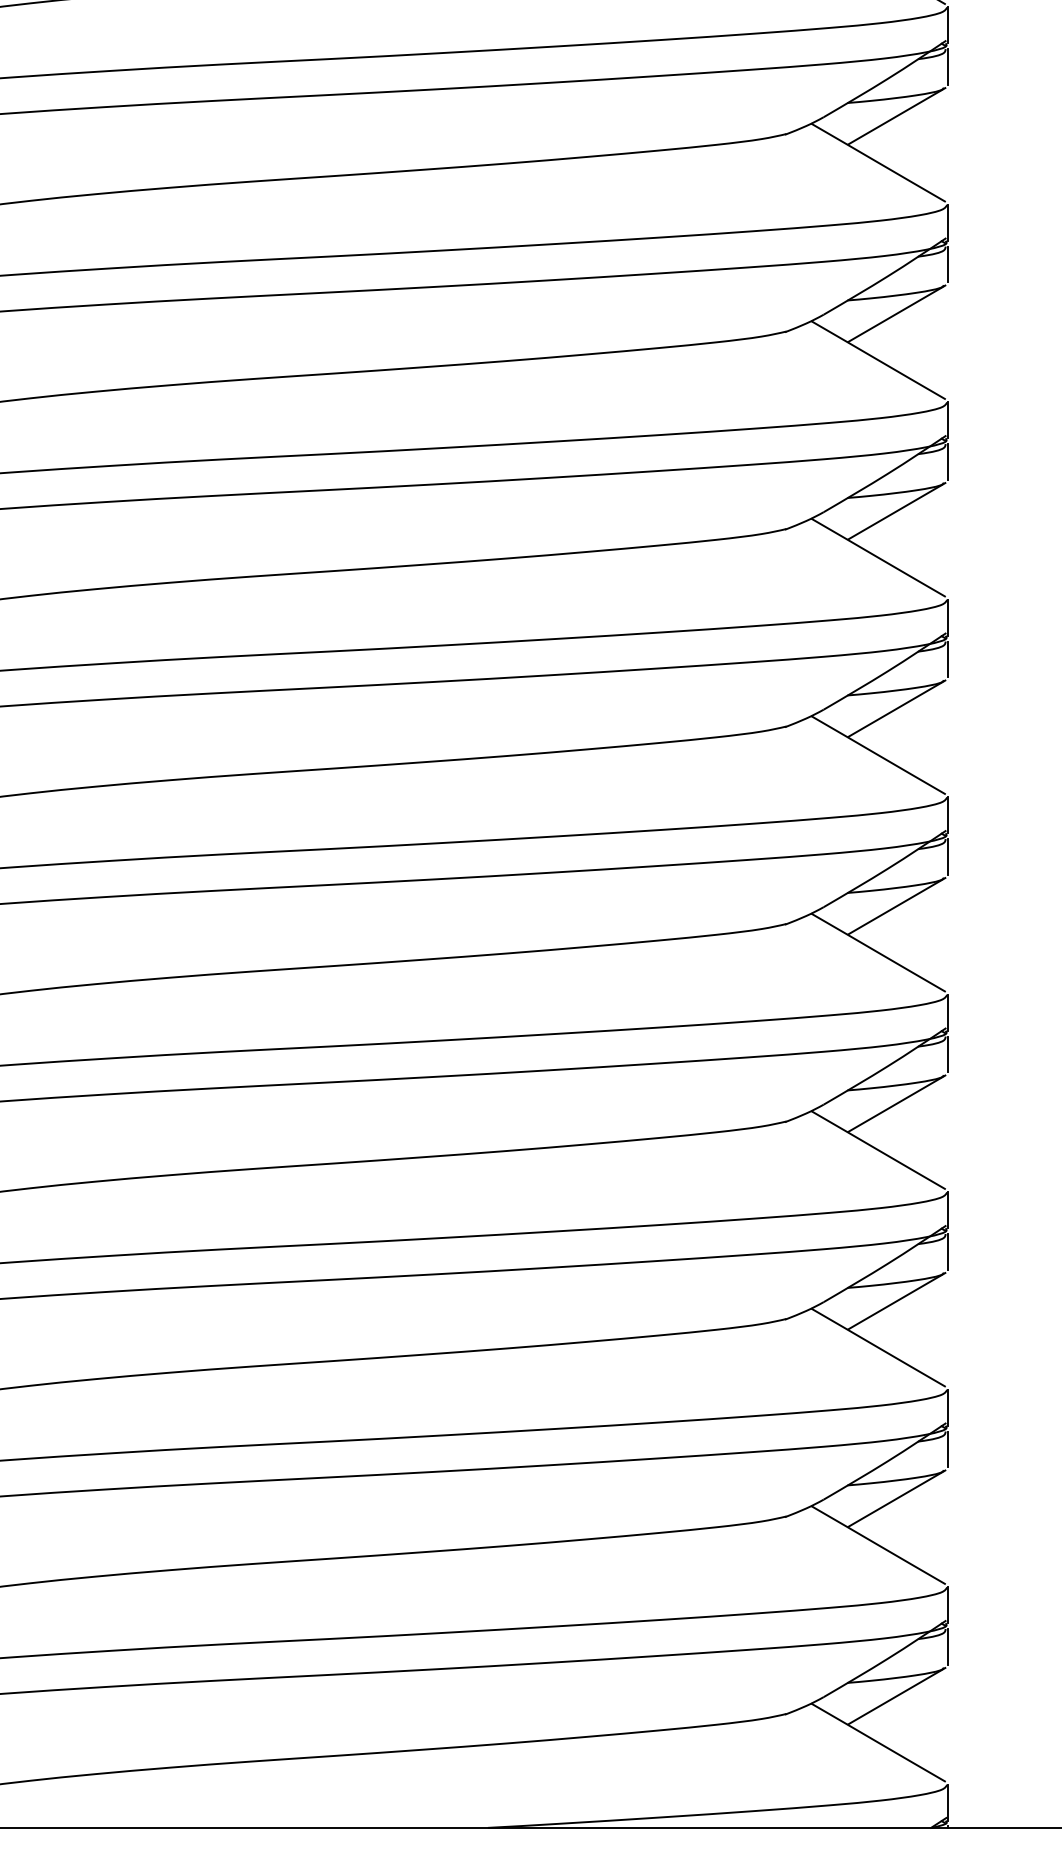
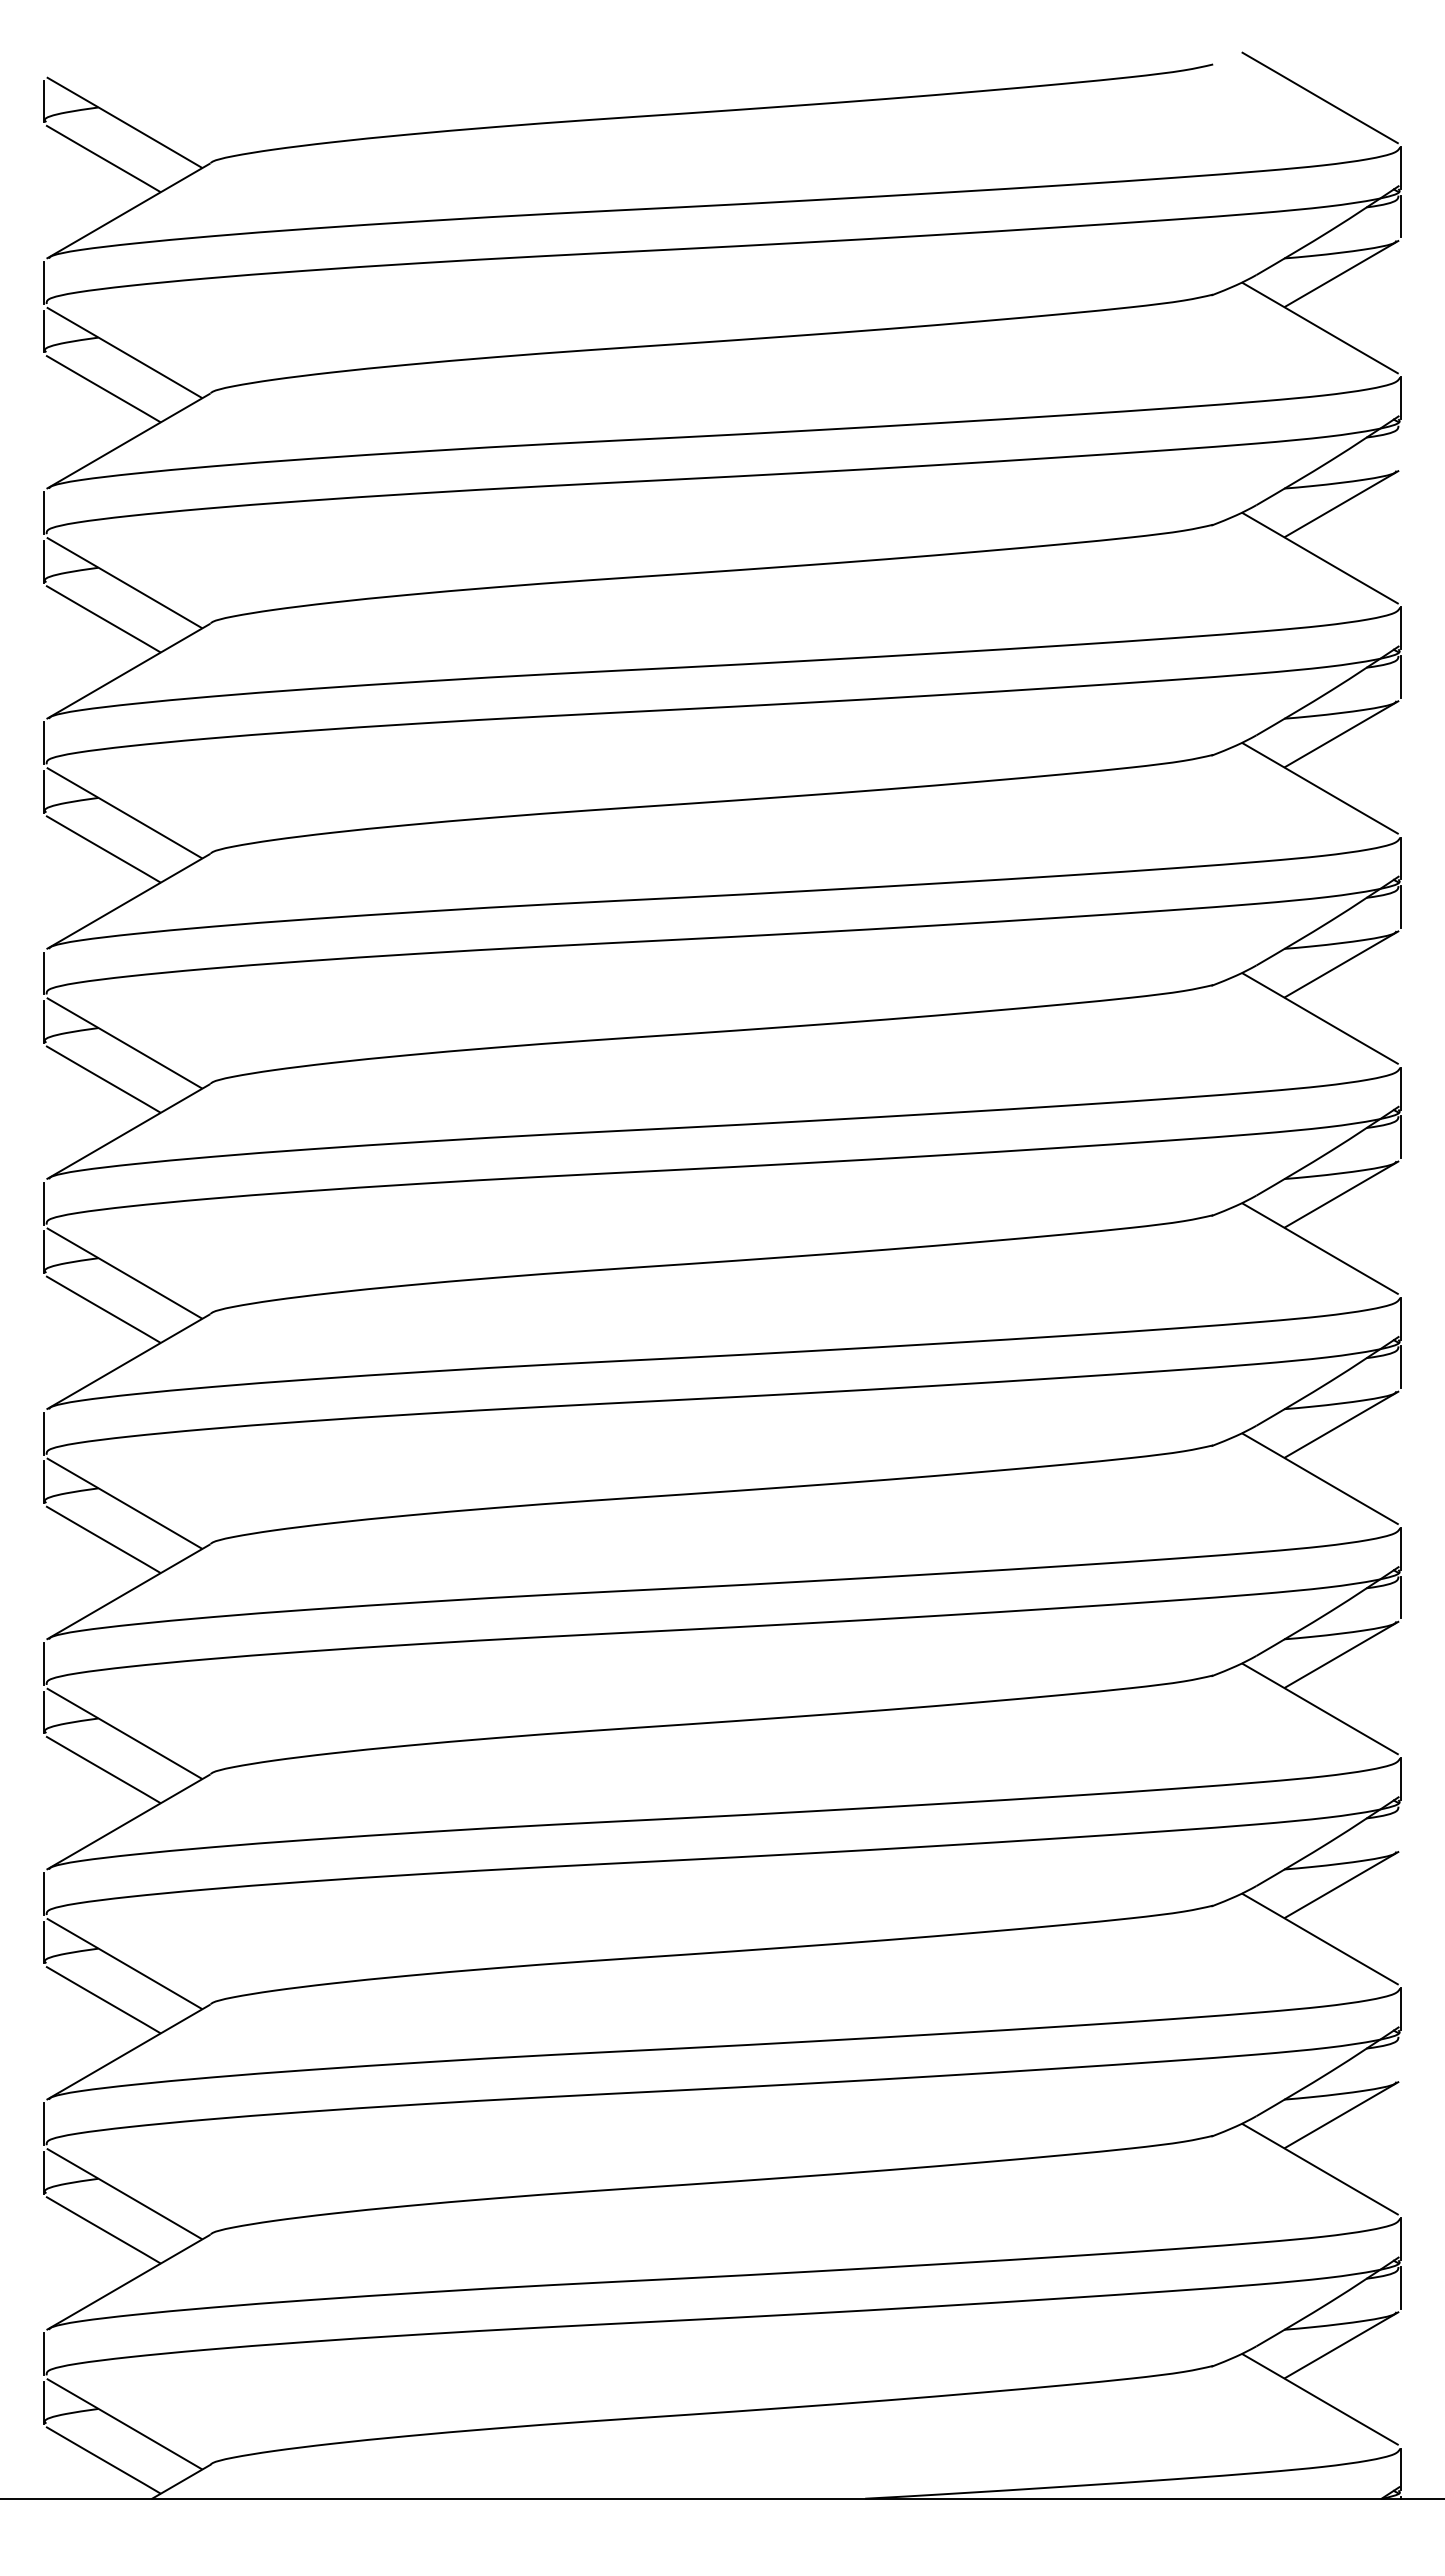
line: (948, 66) -> (1401, 446), removed
line: (948, 1251) -> (1401, 1827), removed
line: (948, 1449) -> (1401, 2057), removed

